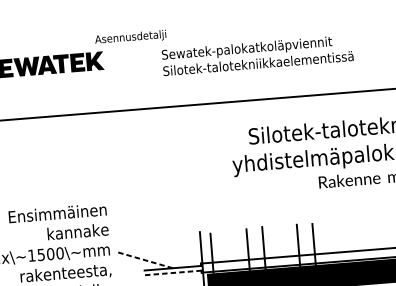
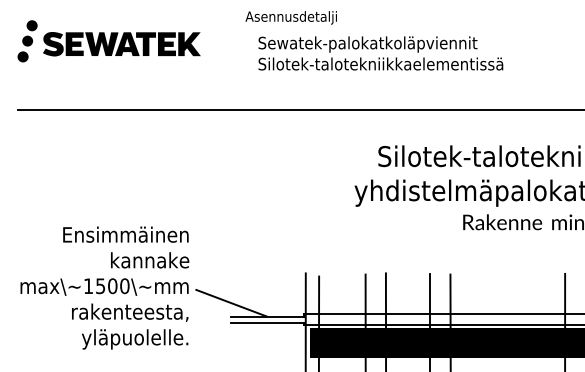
text: (130, 37) -> (290, 17), moved
text: (257, 55) -> (380, 53), moved
line: (144, 260) -> (231, 303), dashed -> solid
line: (173, 272) -> (268, 322), dashed -> solid

